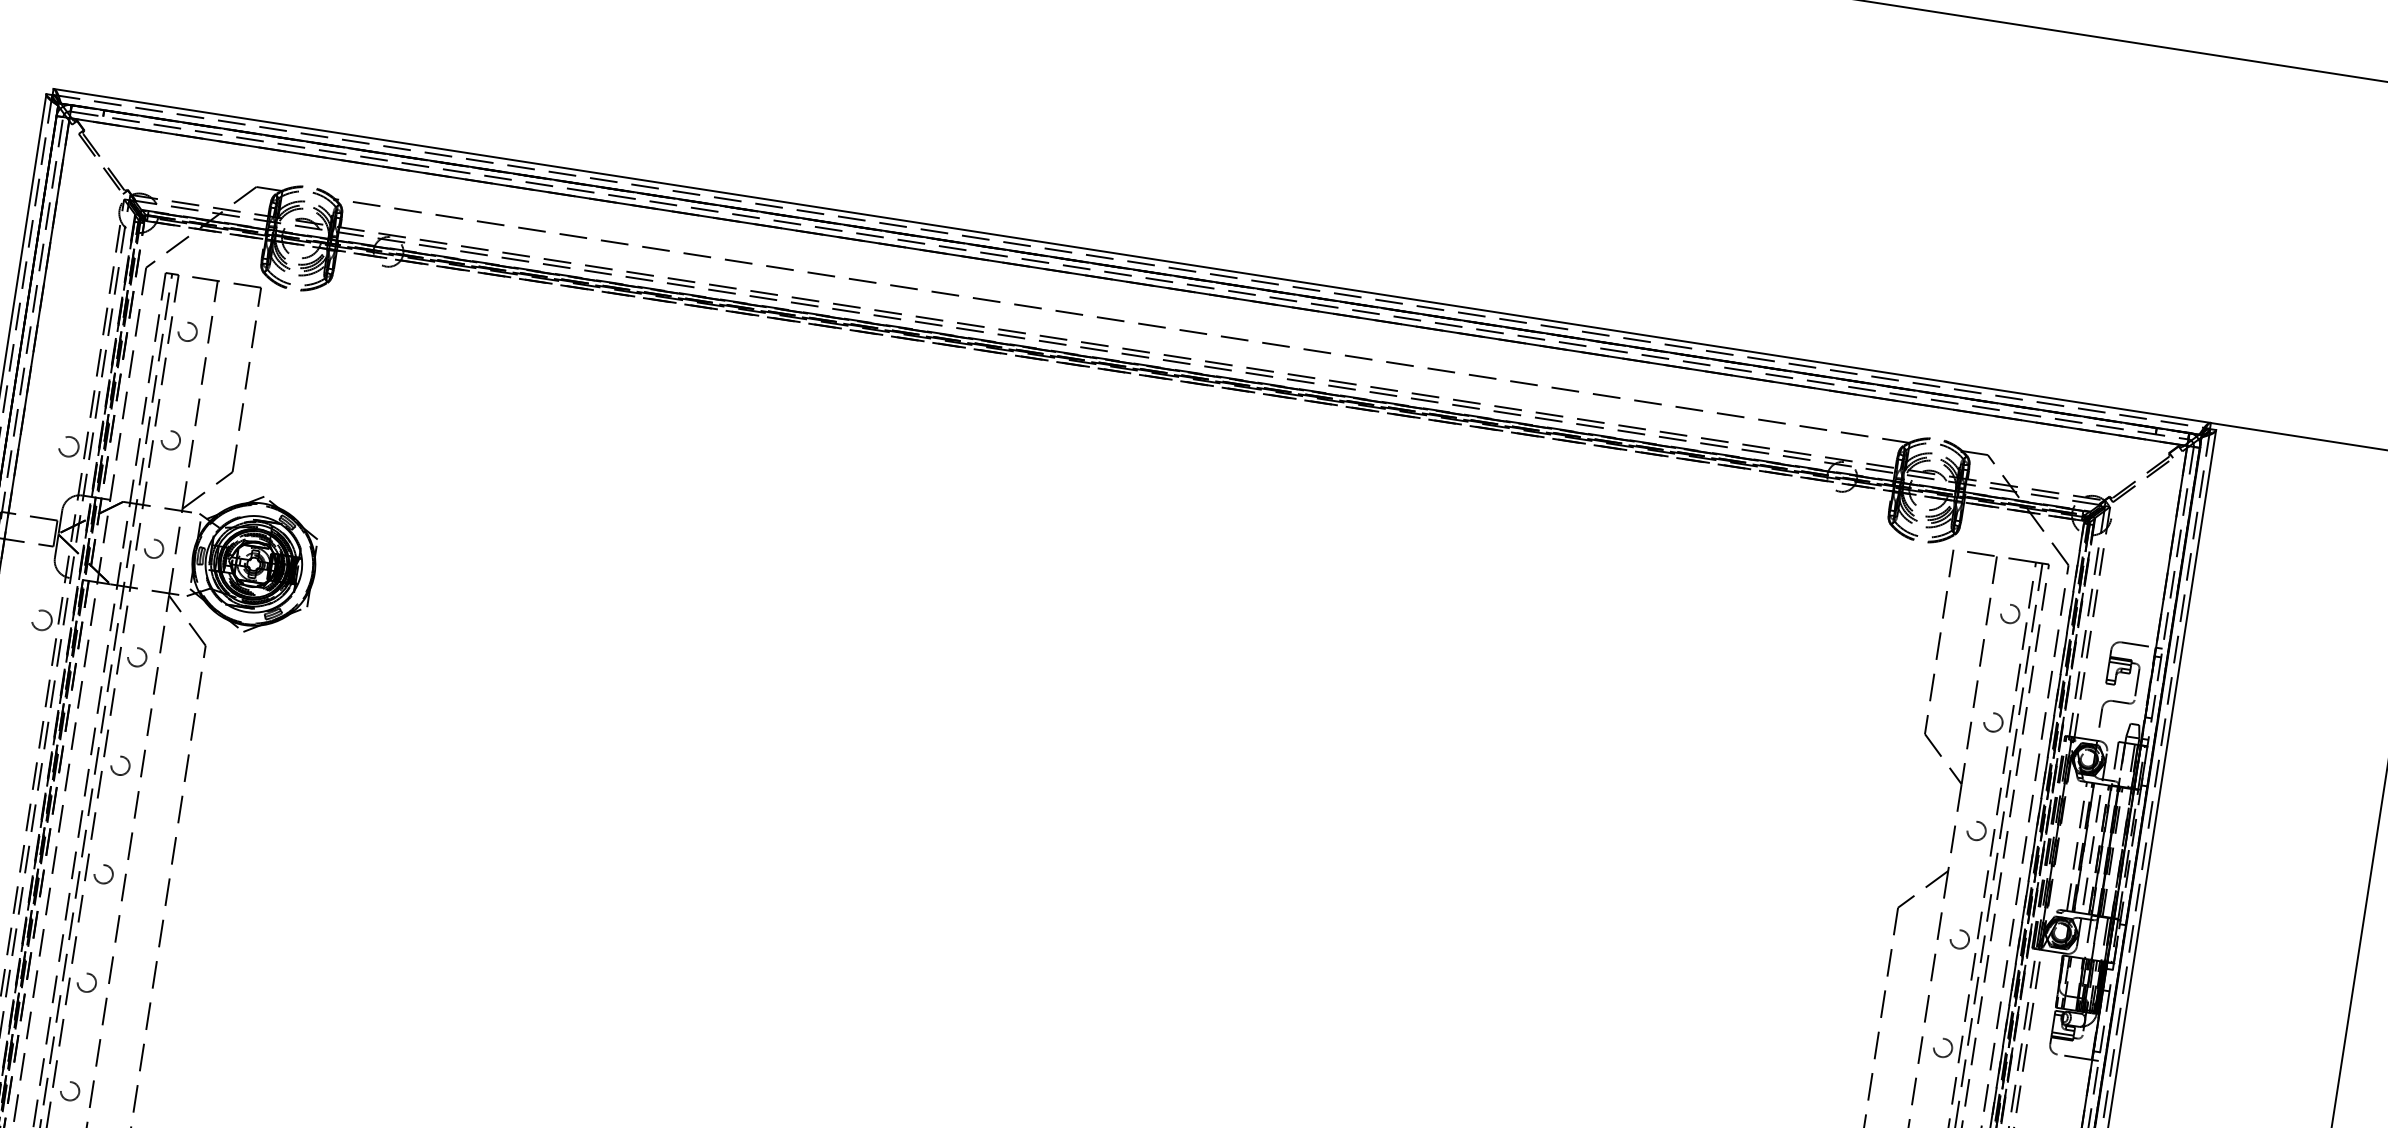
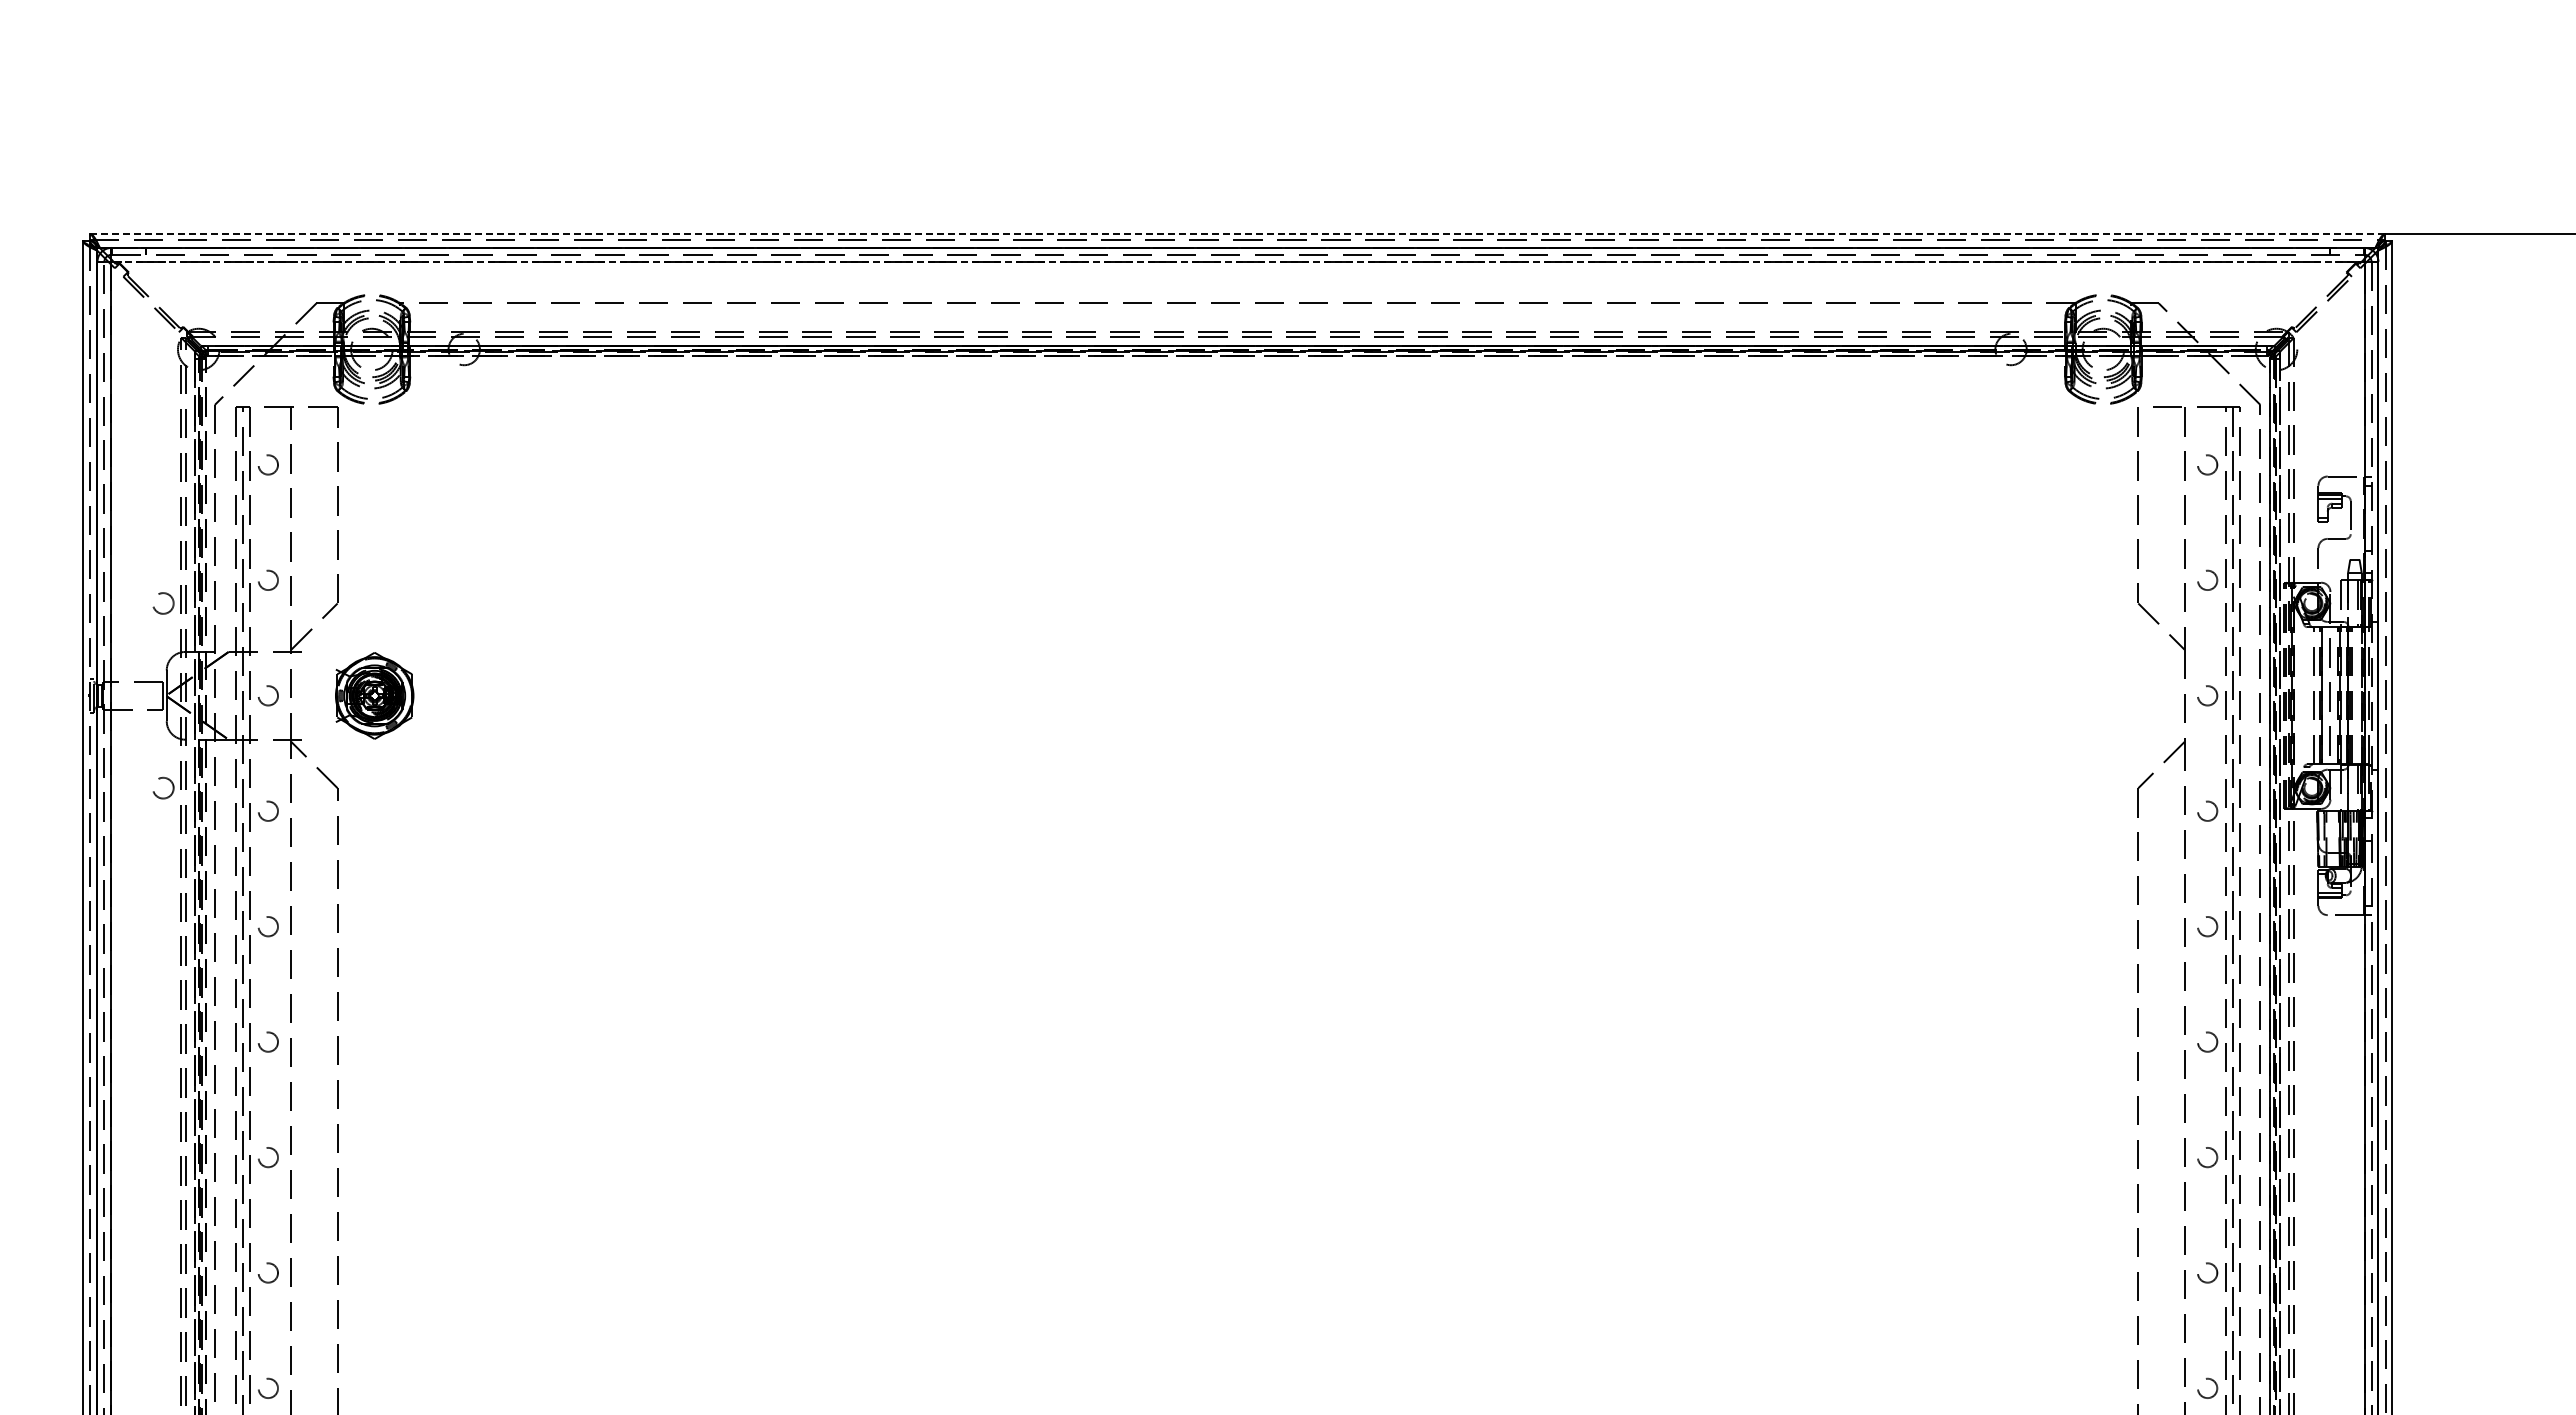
line: (1132, 256) -> (1237, 234), solid -> dashed
line: (1128, 281) -> (1237, 261), solid -> dashed
part: (253, 563) -> (374, 695), size x0.6

